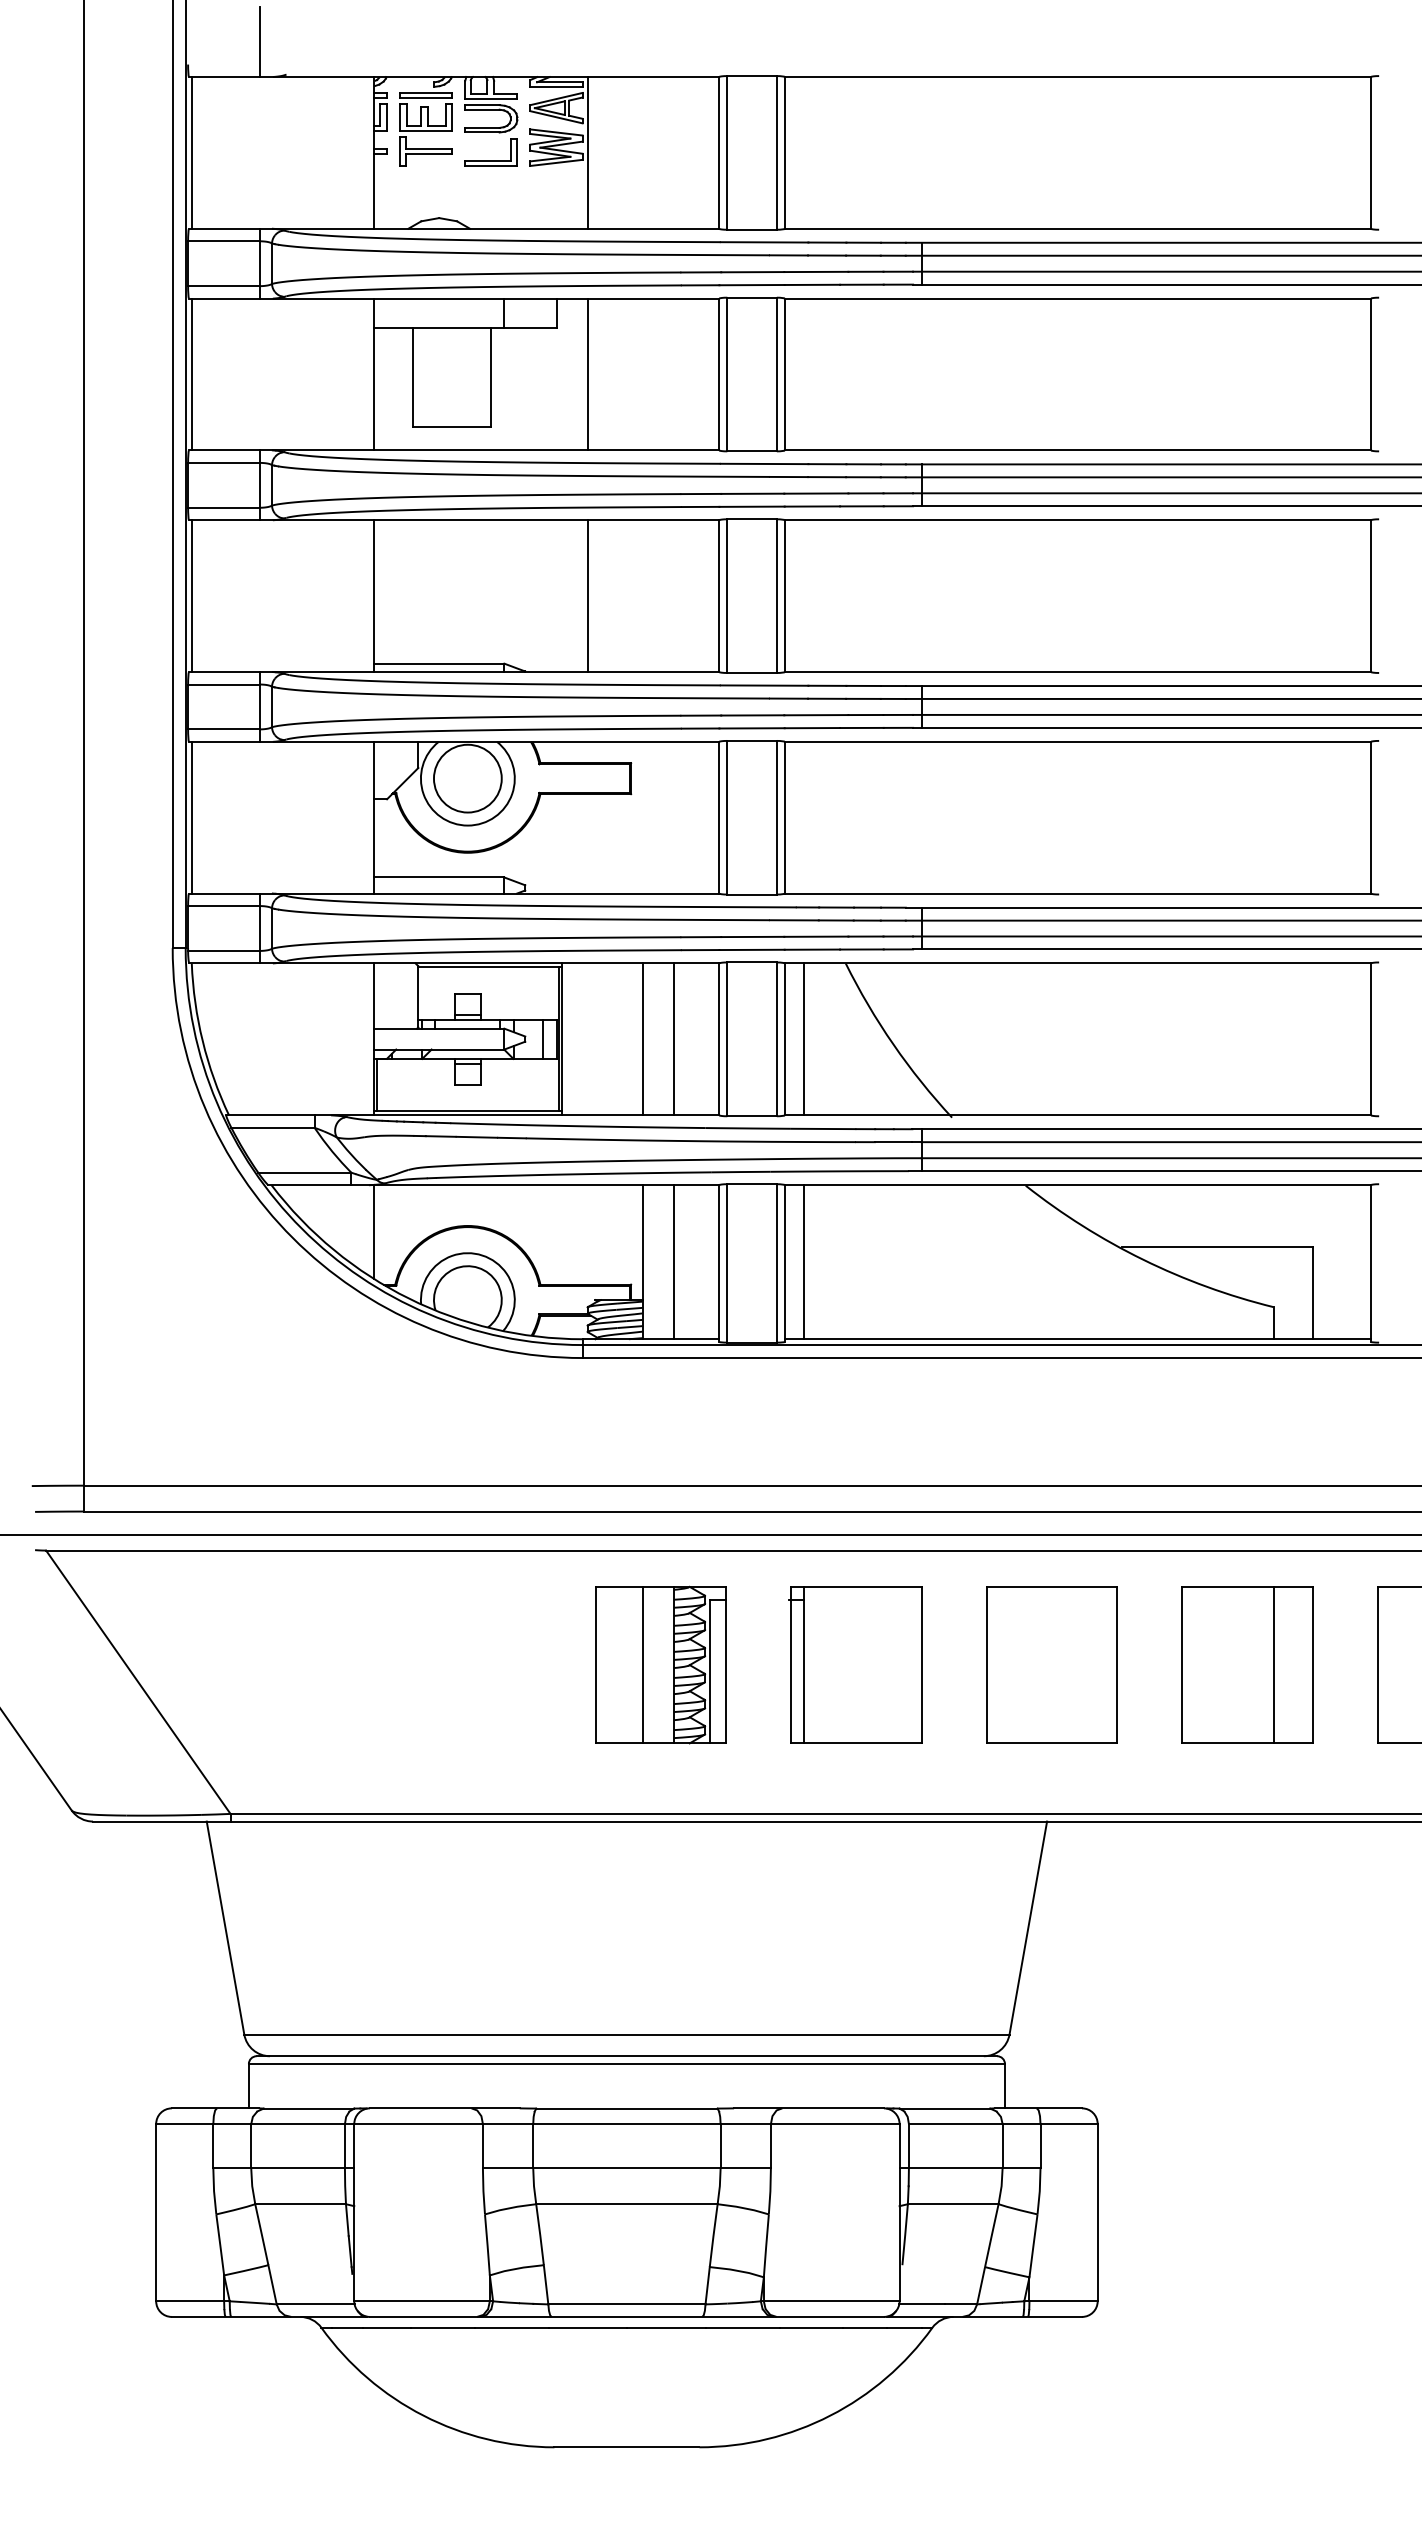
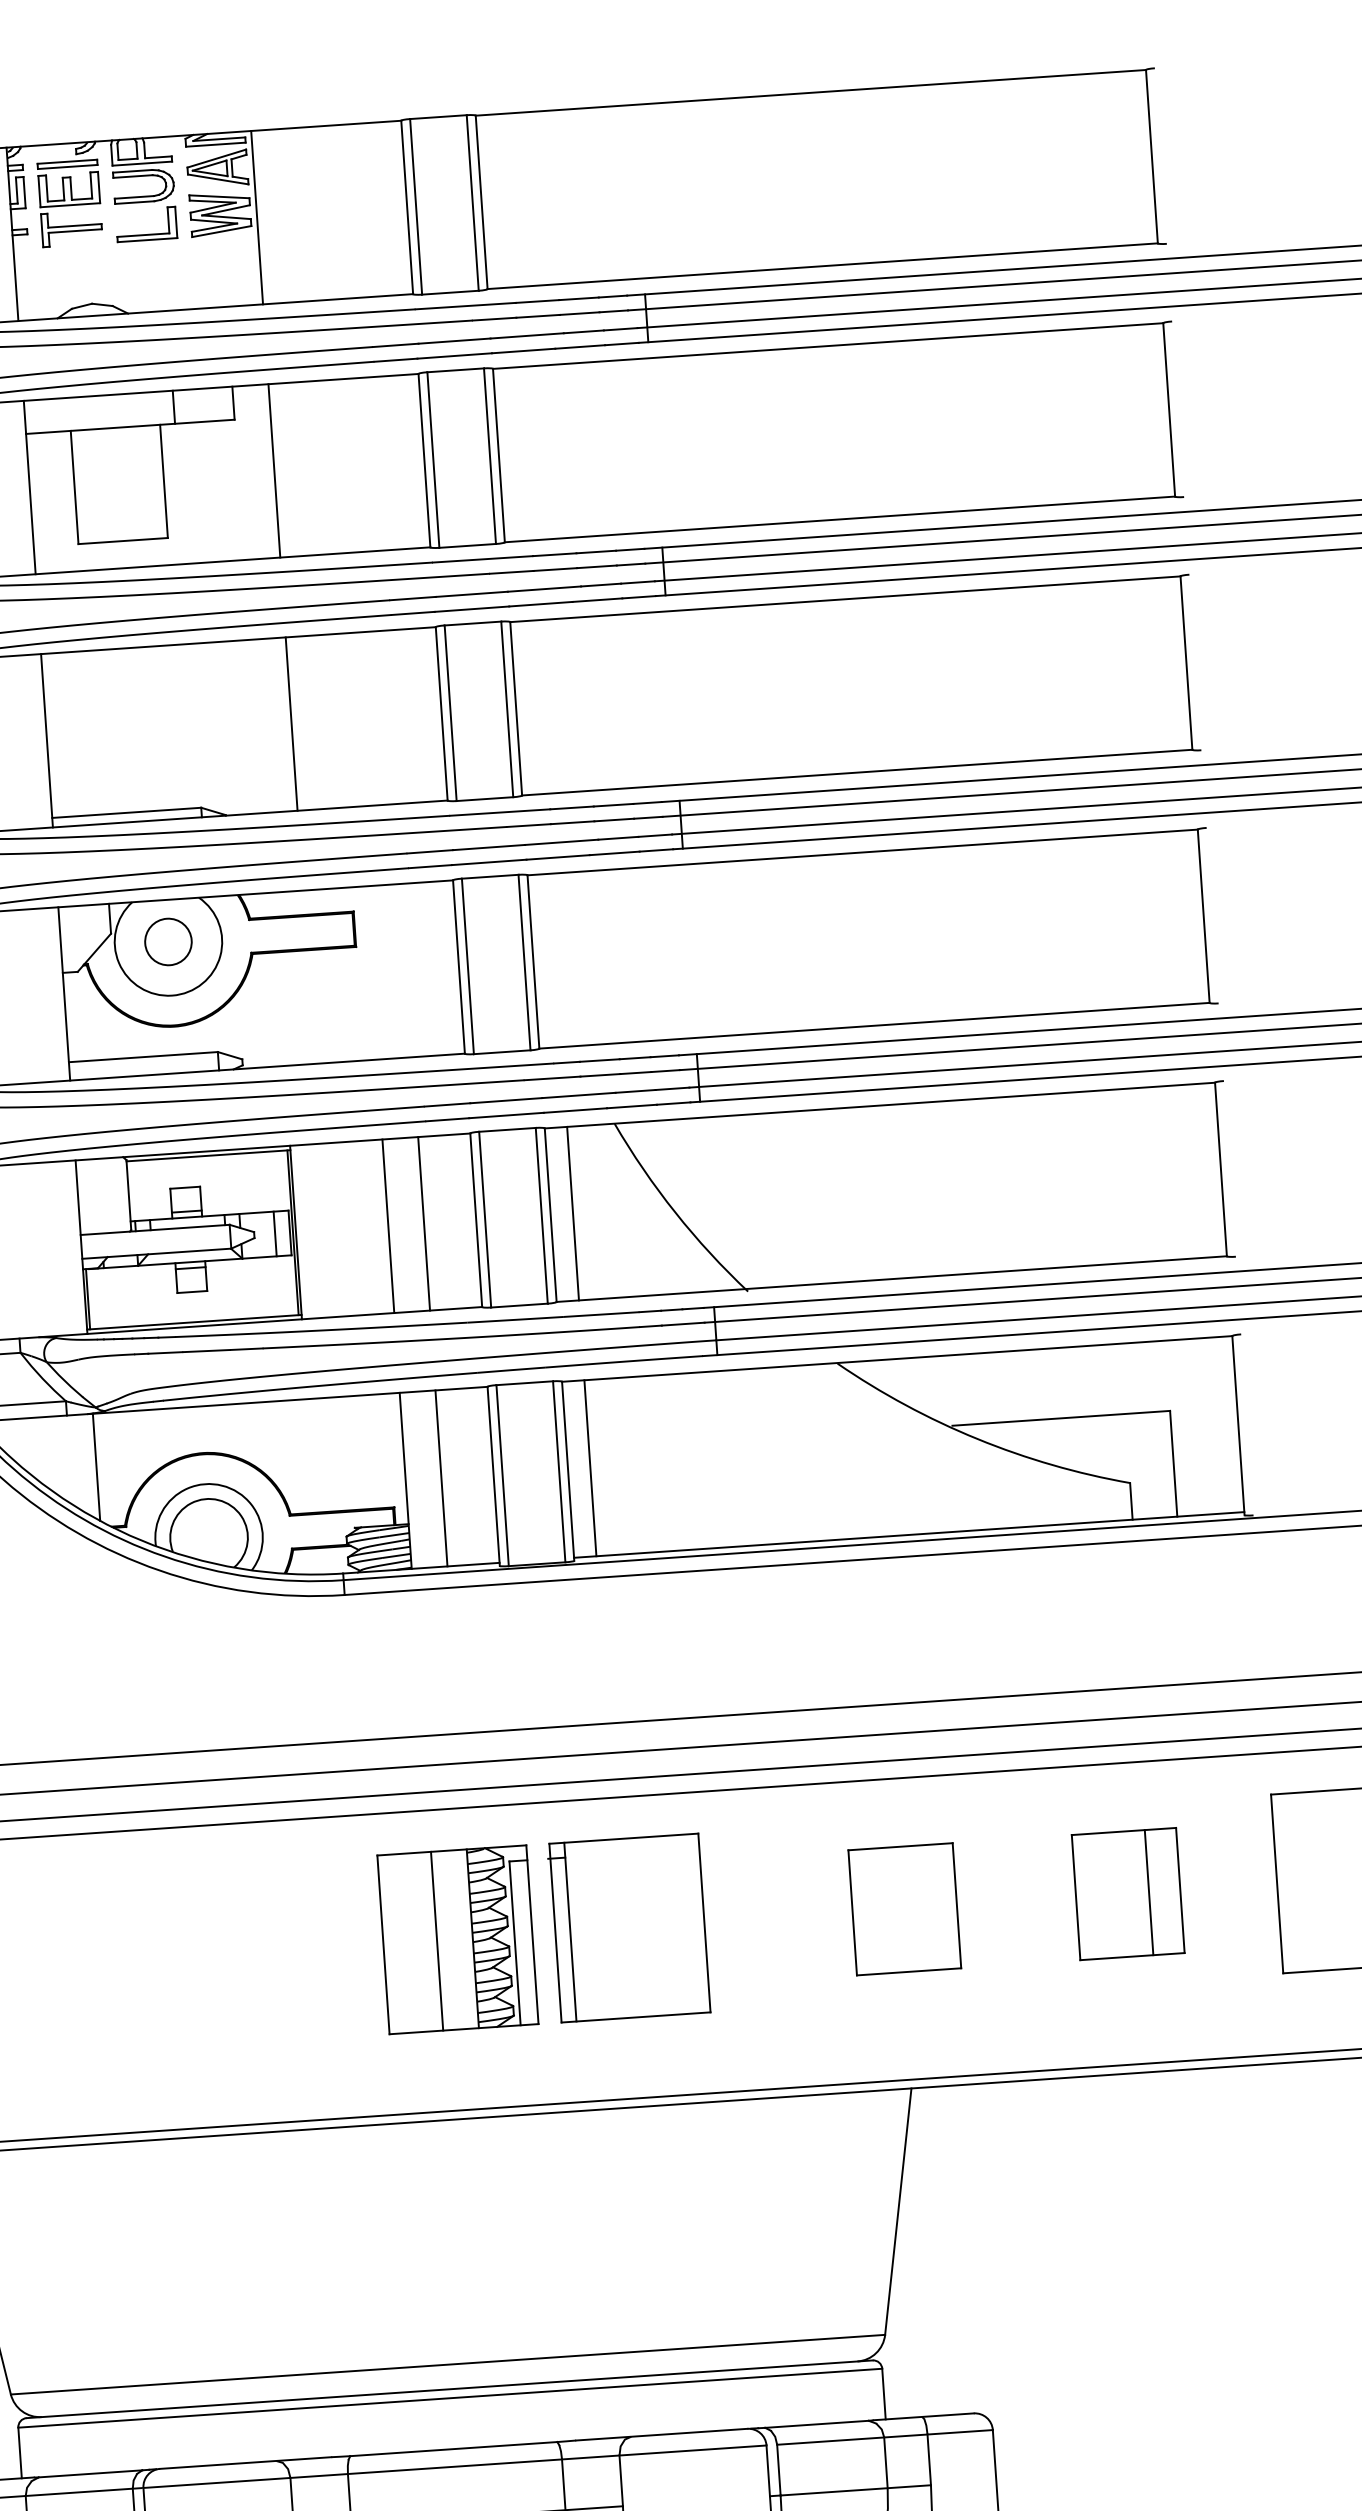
circle: (467, 778) -> (168, 941), size x0.6
part: (855, 1664) -> (628, 1927), moved
part: (1051, 1664) -> (904, 1908), size x0.7
part: (1247, 1664) -> (1128, 1893), size x0.7

